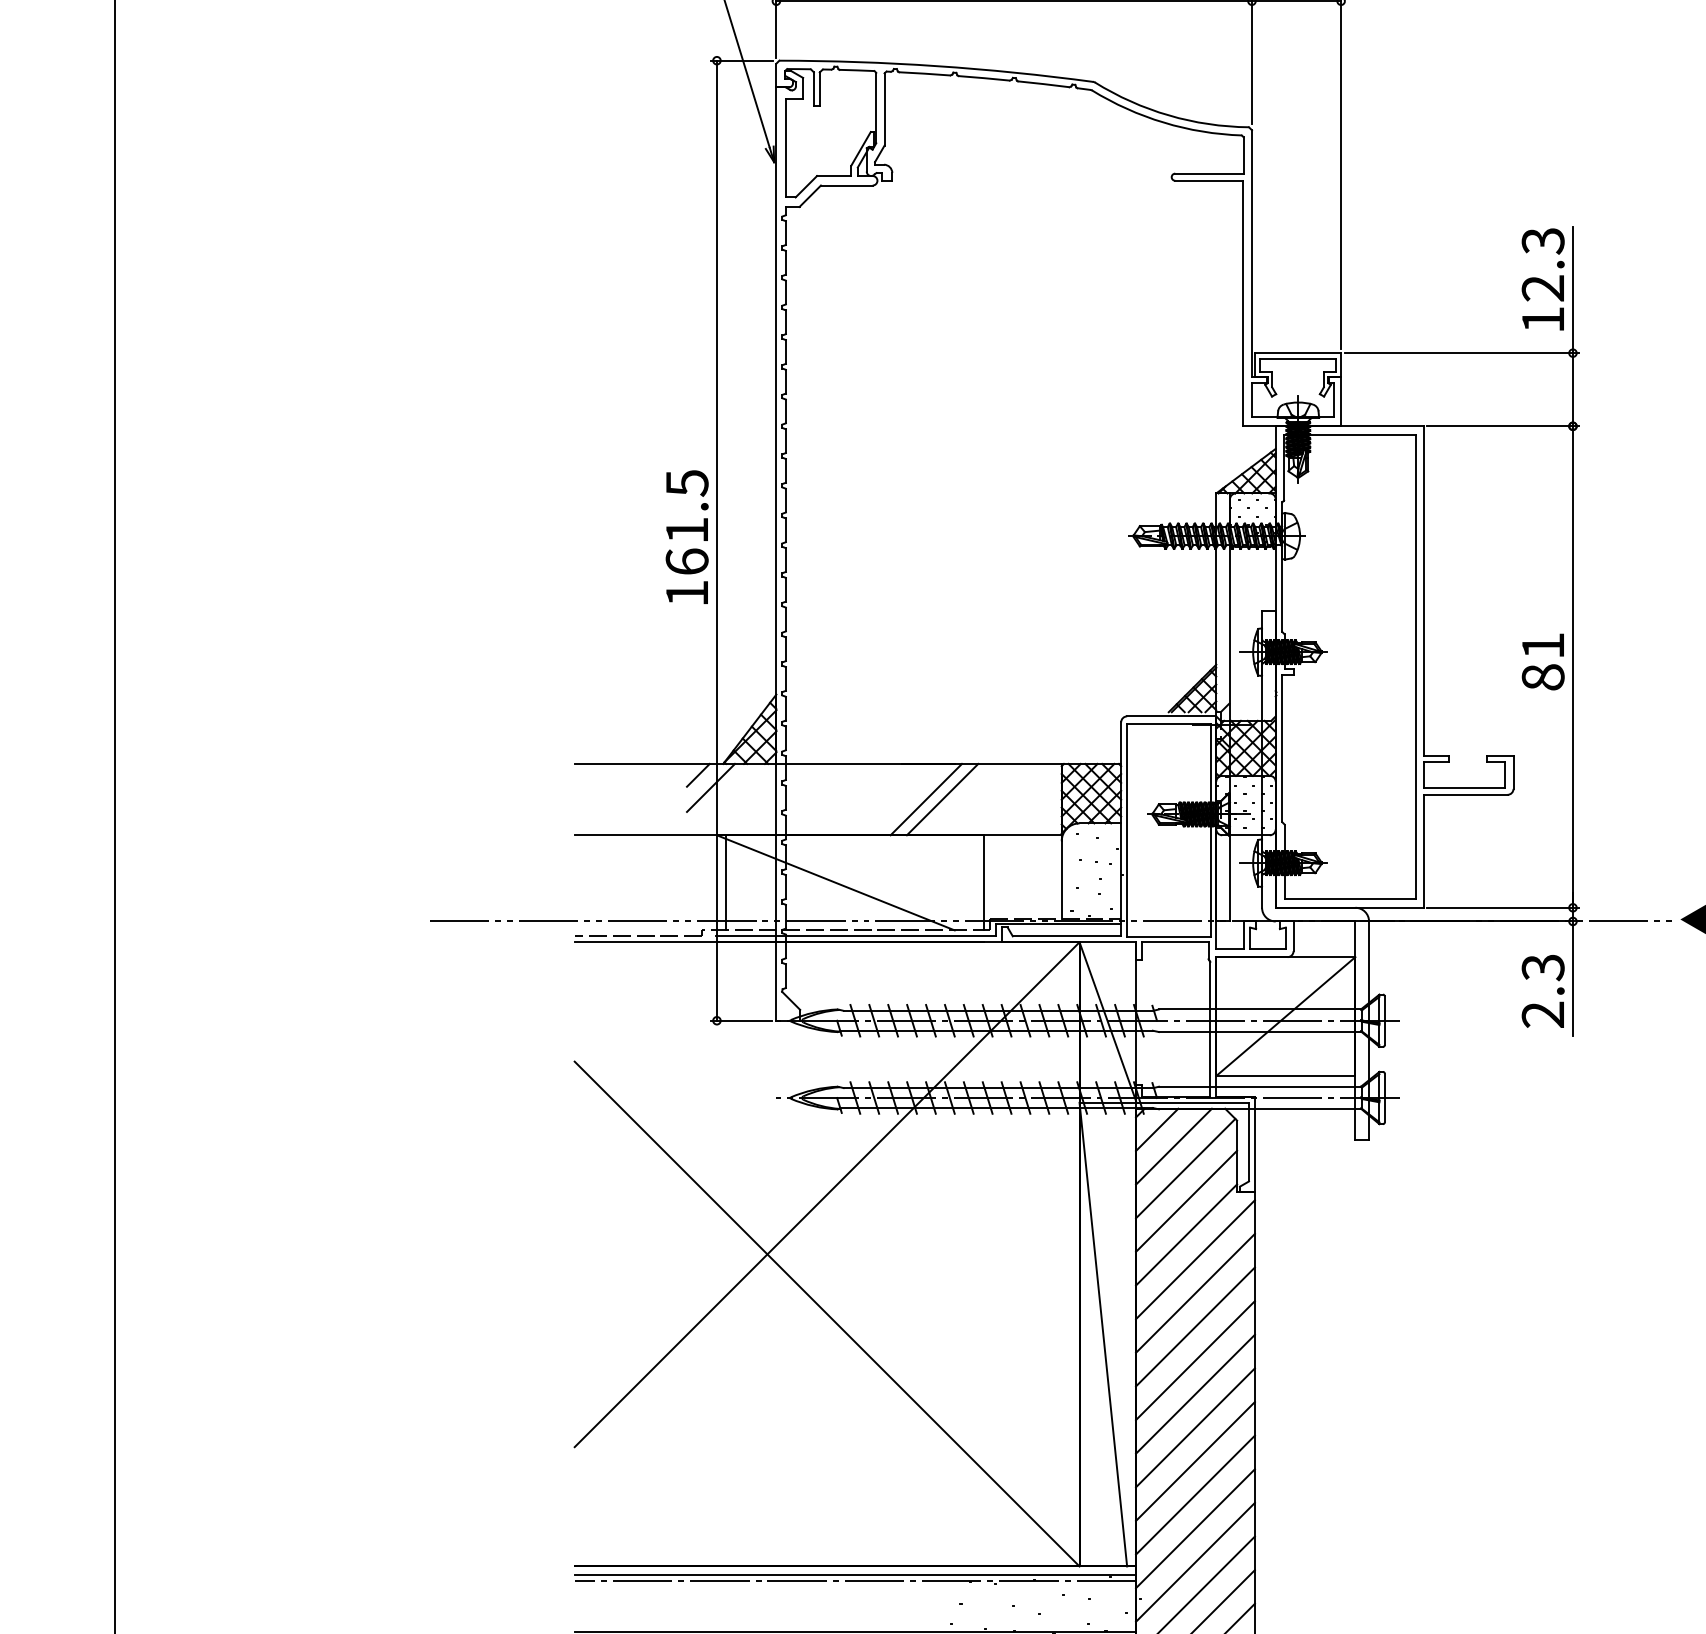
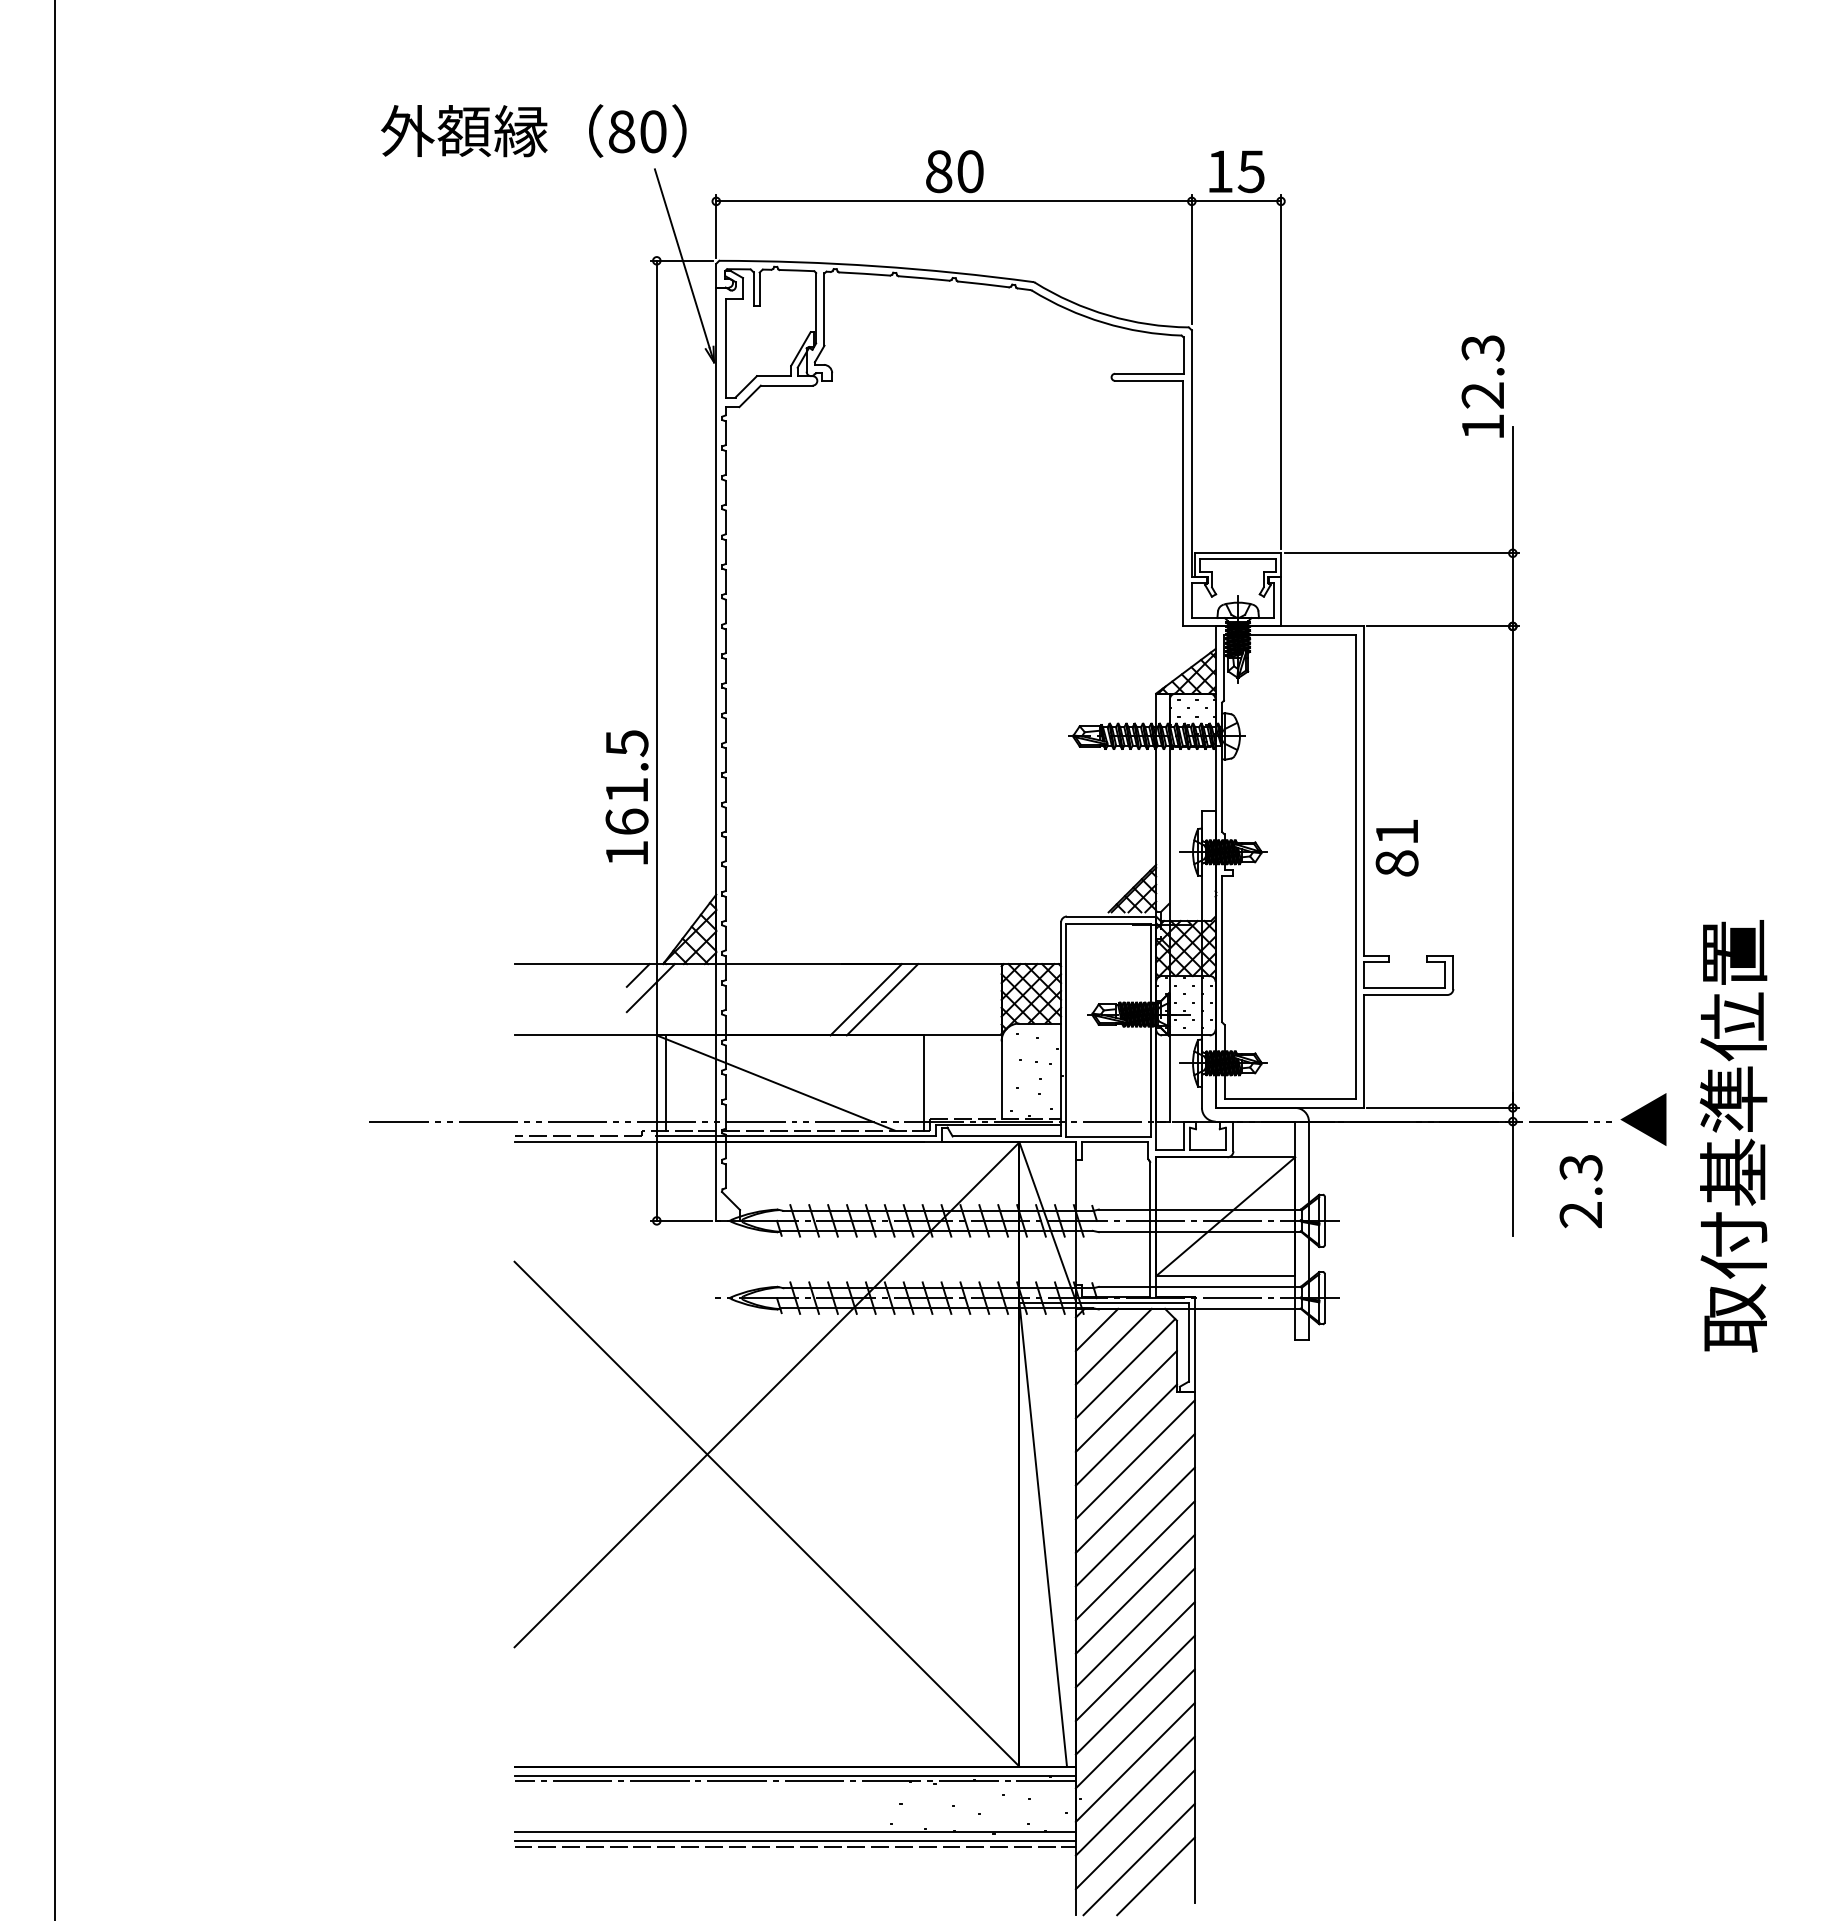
text: (1542, 279) -> (1482, 386), moved
text: (686, 537) -> (626, 797), moved
text: (1542, 662) -> (1396, 848), moved
text: (1542, 991) -> (1580, 1191), moved

